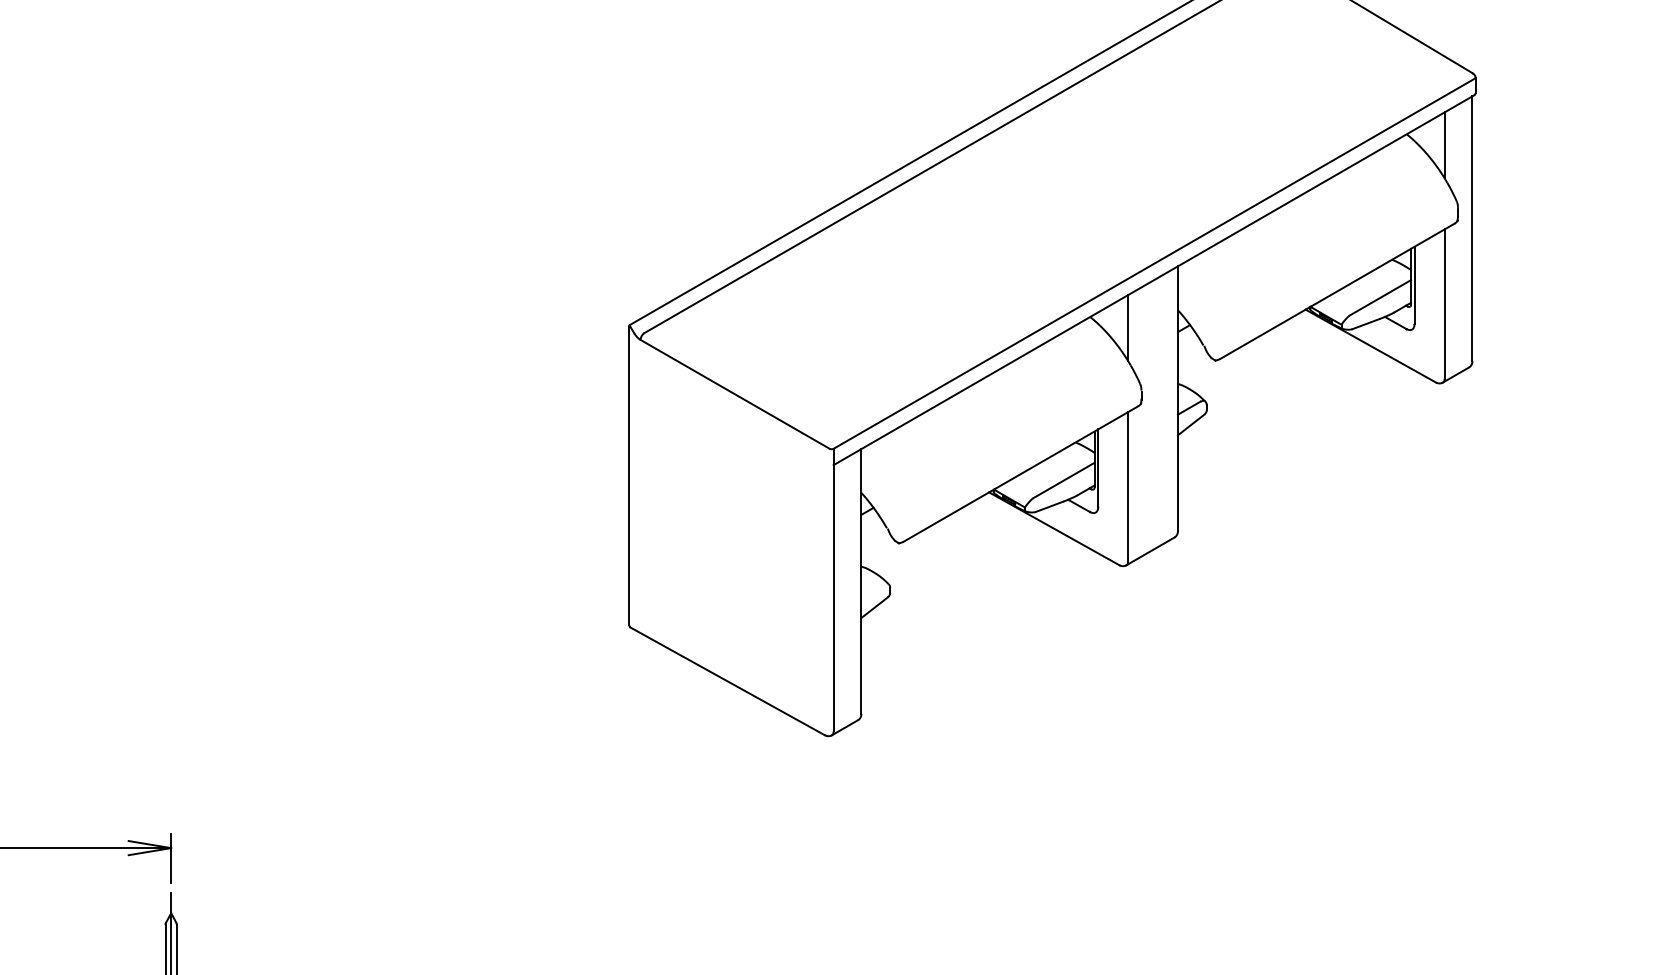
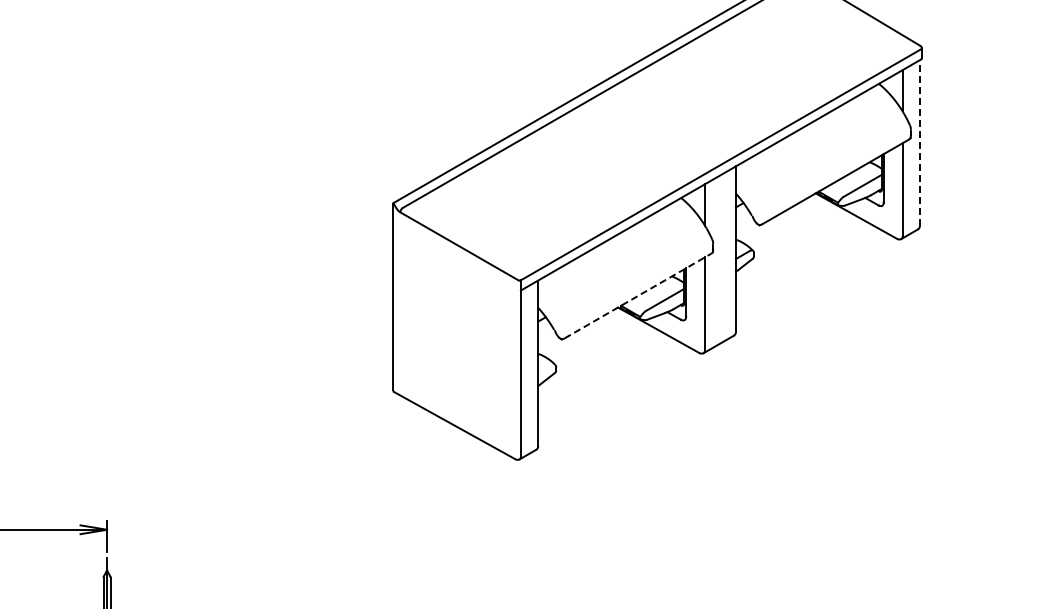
line: (1471, 228) -> (919, 142), solid -> dashed
line: (1020, 474) -> (637, 296), solid -> dashed

